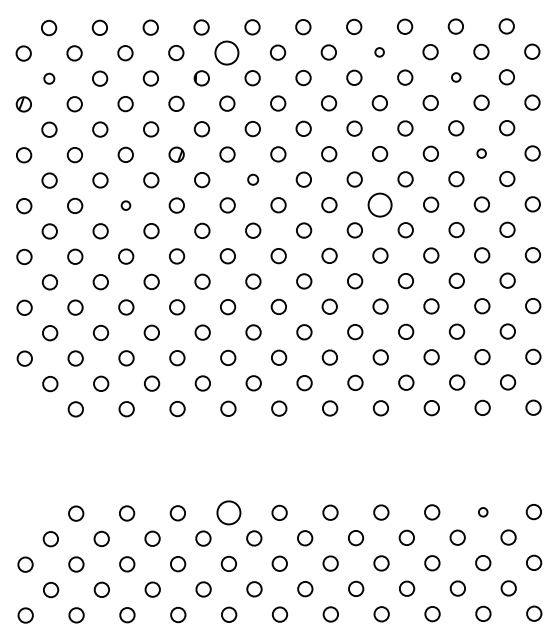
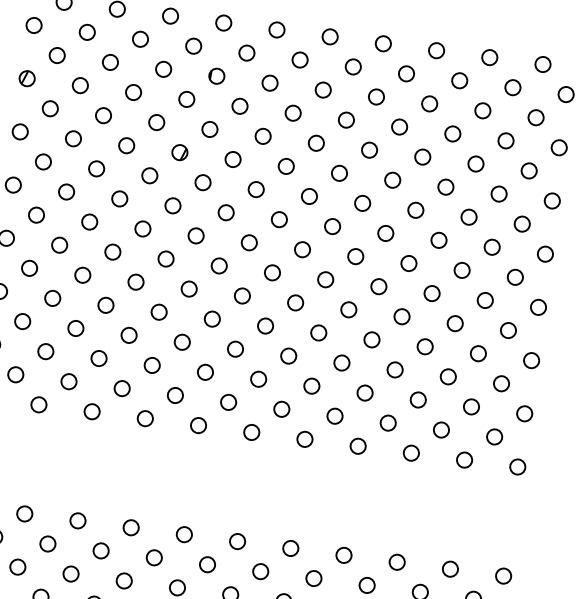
circle: (227, 52) -> (247, 52), size x0.62
circle: (379, 52) -> (406, 74), size x1.67
circle: (456, 77) -> (483, 110), size x1.67
circle: (49, 78) -> (57, 55), size x1.43
circle: (481, 153) -> (498, 193), size x1.67
circle: (253, 179) -> (256, 189), size x1.43
circle: (380, 204) -> (386, 233), size x0.62
circle: (125, 205) -> (119, 198), size x1.67
circle: (483, 512) -> (450, 569), size x1.67
circle: (228, 513) -> (184, 535), size x0.62

